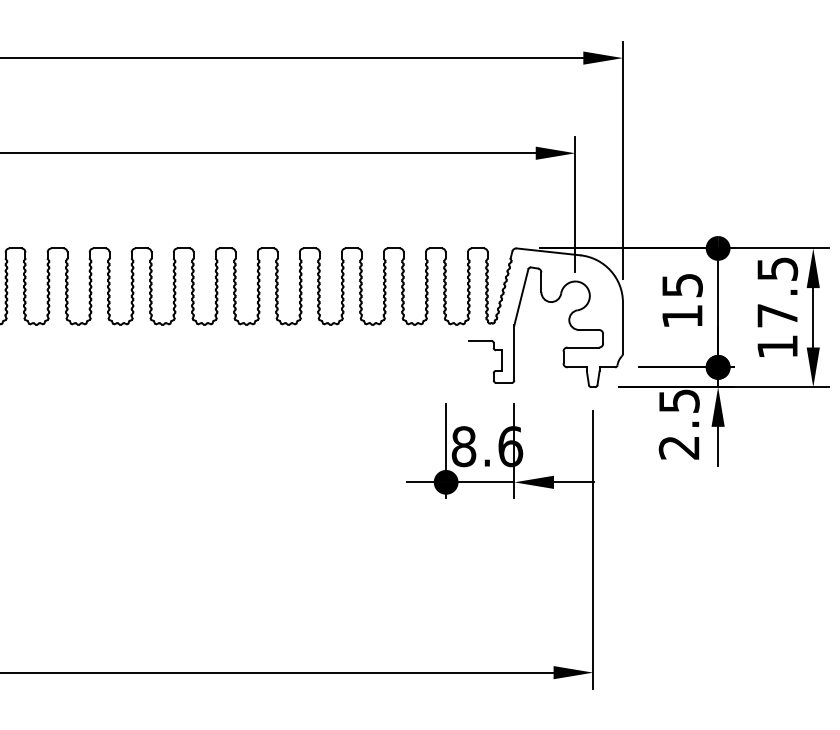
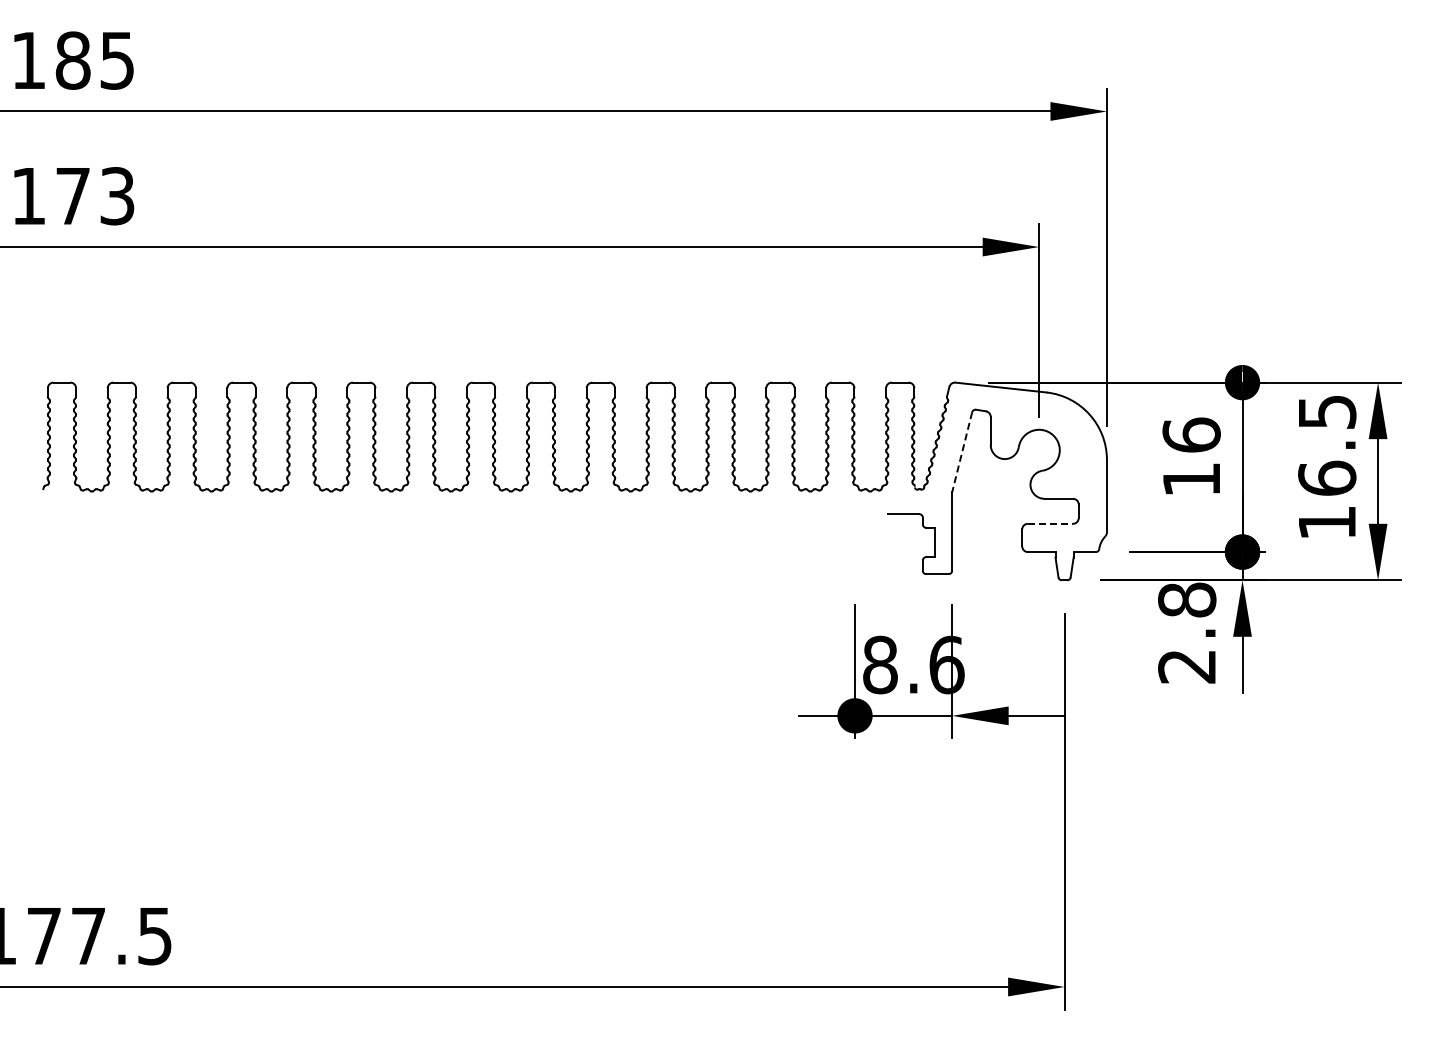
text: (682, 284) -> (1191, 434), 15 -> 16
line: (521, 297) -> (962, 452), solid -> dashed
text: (777, 315) -> (1327, 477), 17.5 -> 16.5
line: (583, 347) -> (1050, 523), solid -> dashed
text: (679, 400) -> (1187, 599), 2.5 -> 2.8

